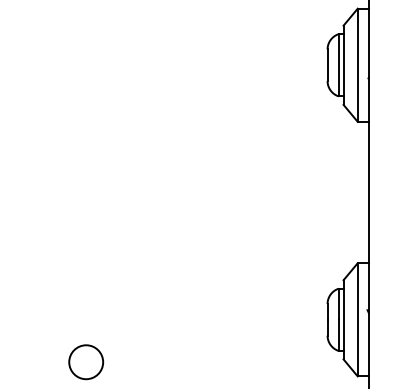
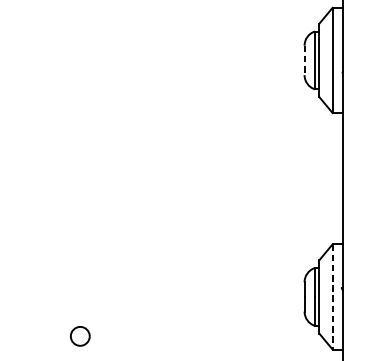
line: (327, 65) -> (304, 60), solid -> dashed
line: (357, 319) -> (332, 296), solid -> dashed
circle: (86, 362) -> (80, 336), size x0.6

